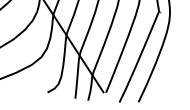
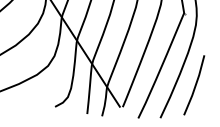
line: (168, 74) -> (194, 85), added

